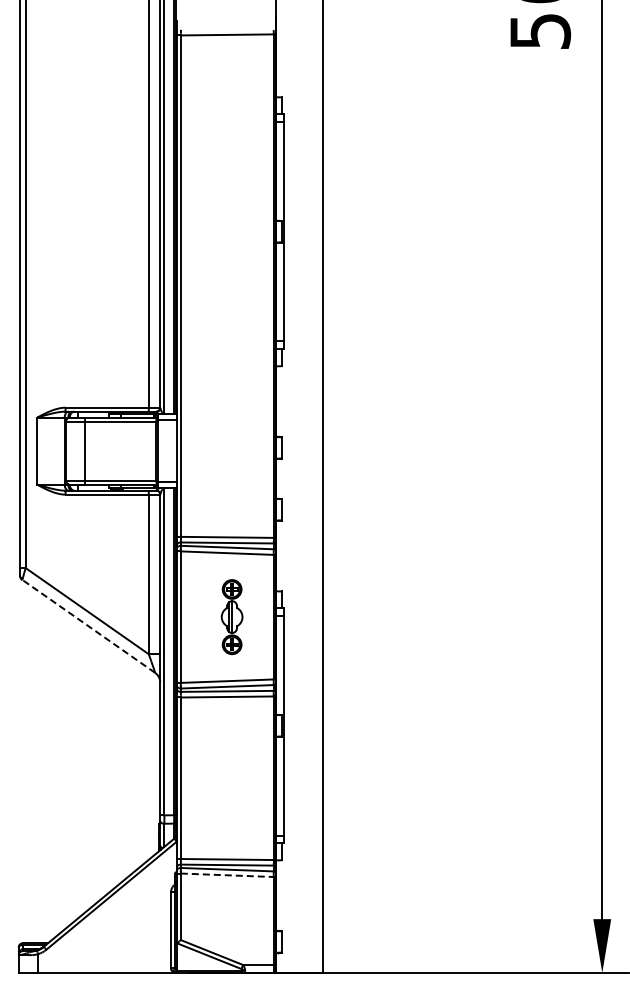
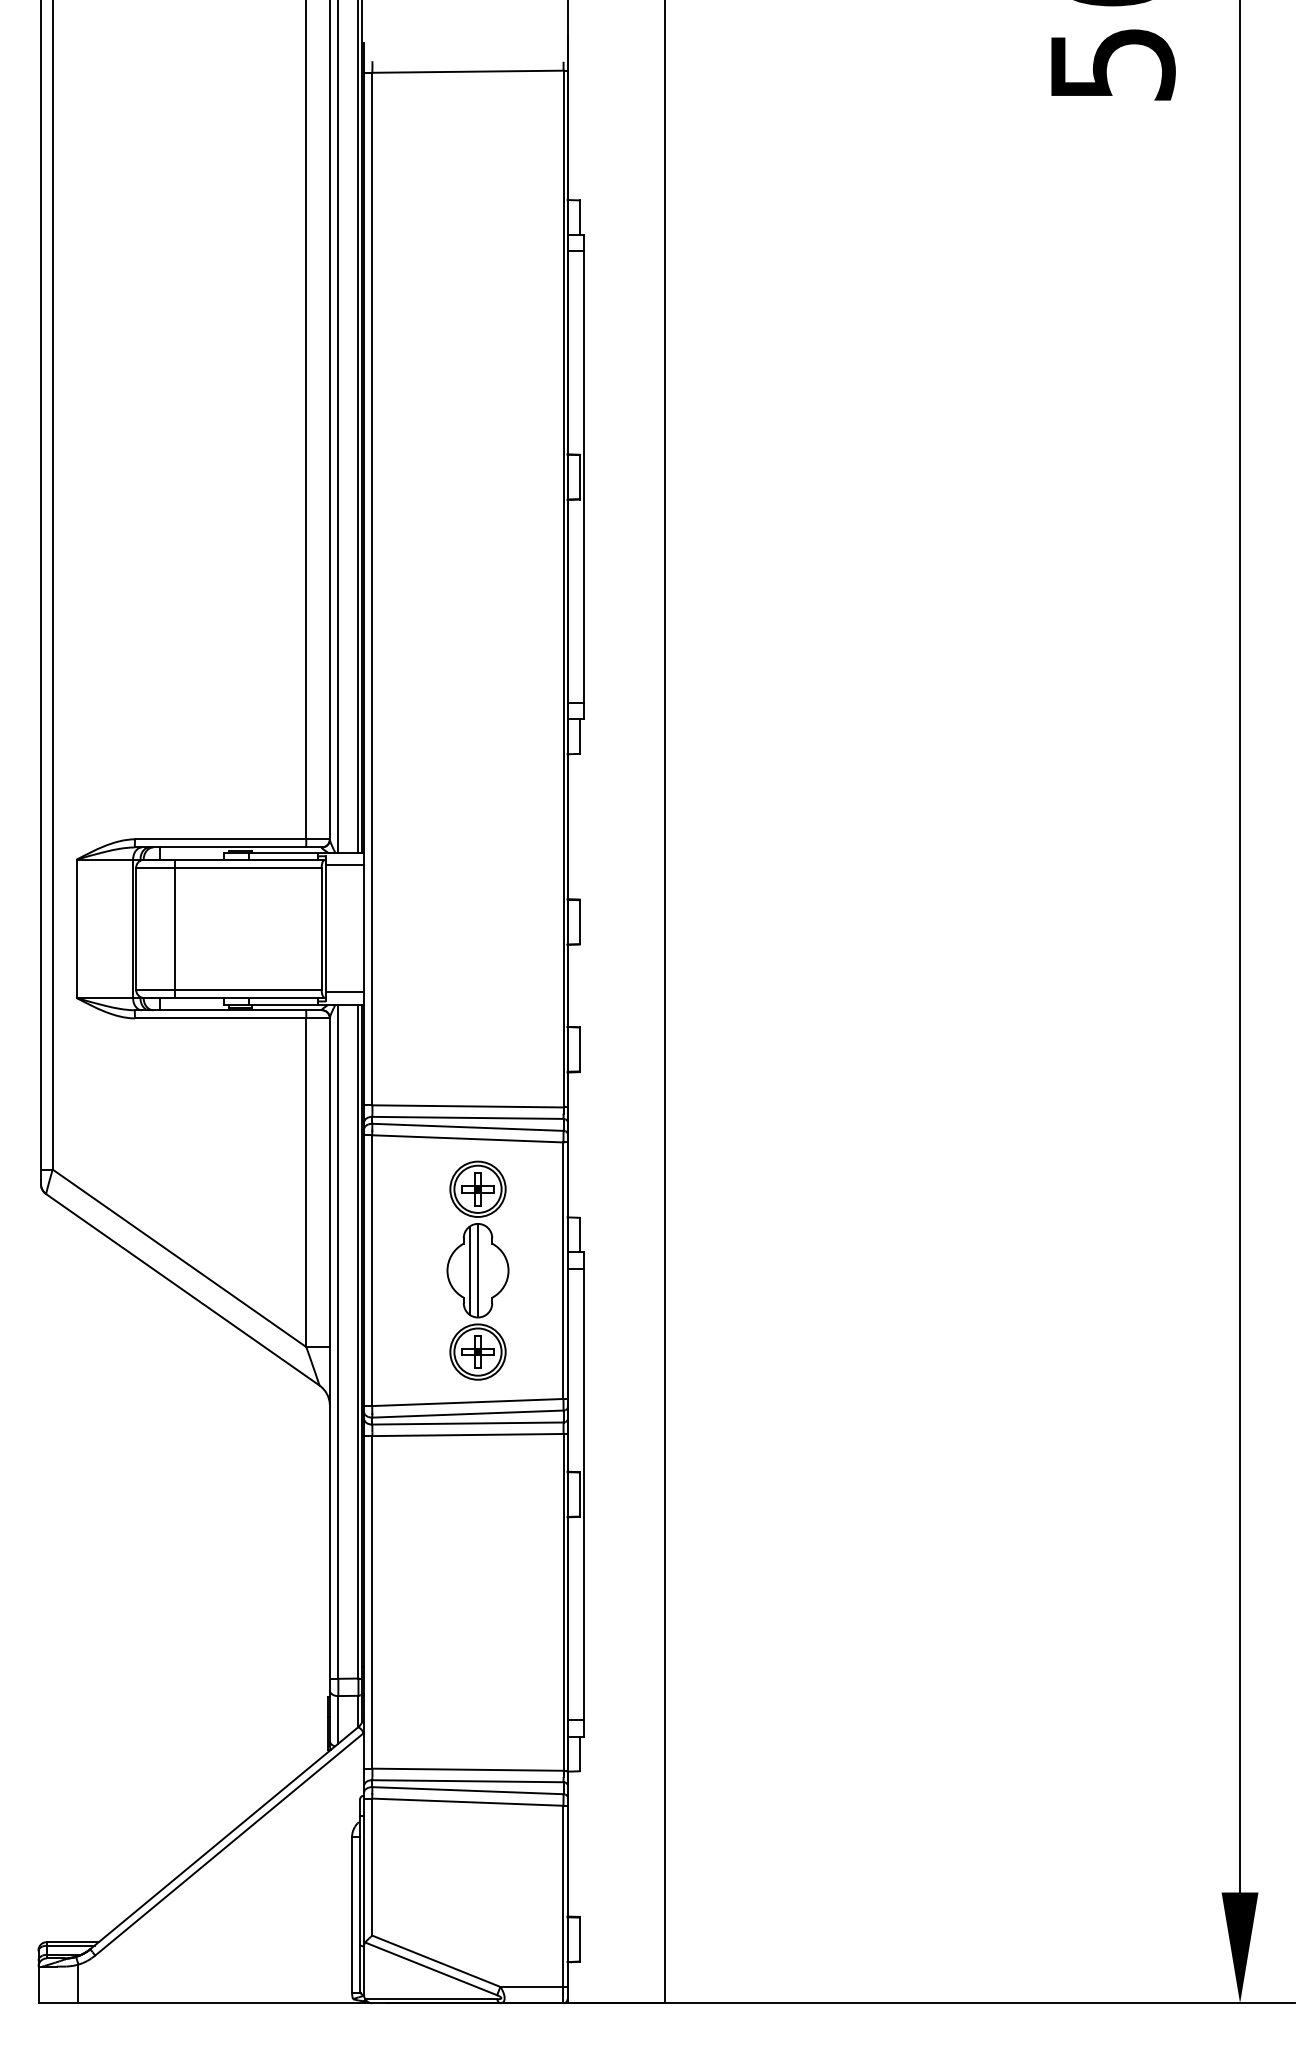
part: (231, 616) -> (476, 1269), size x1.43
line: (88, 626) -> (182, 1289), dashed -> solid
line: (227, 875) -> (468, 1802), dashed -> solid

